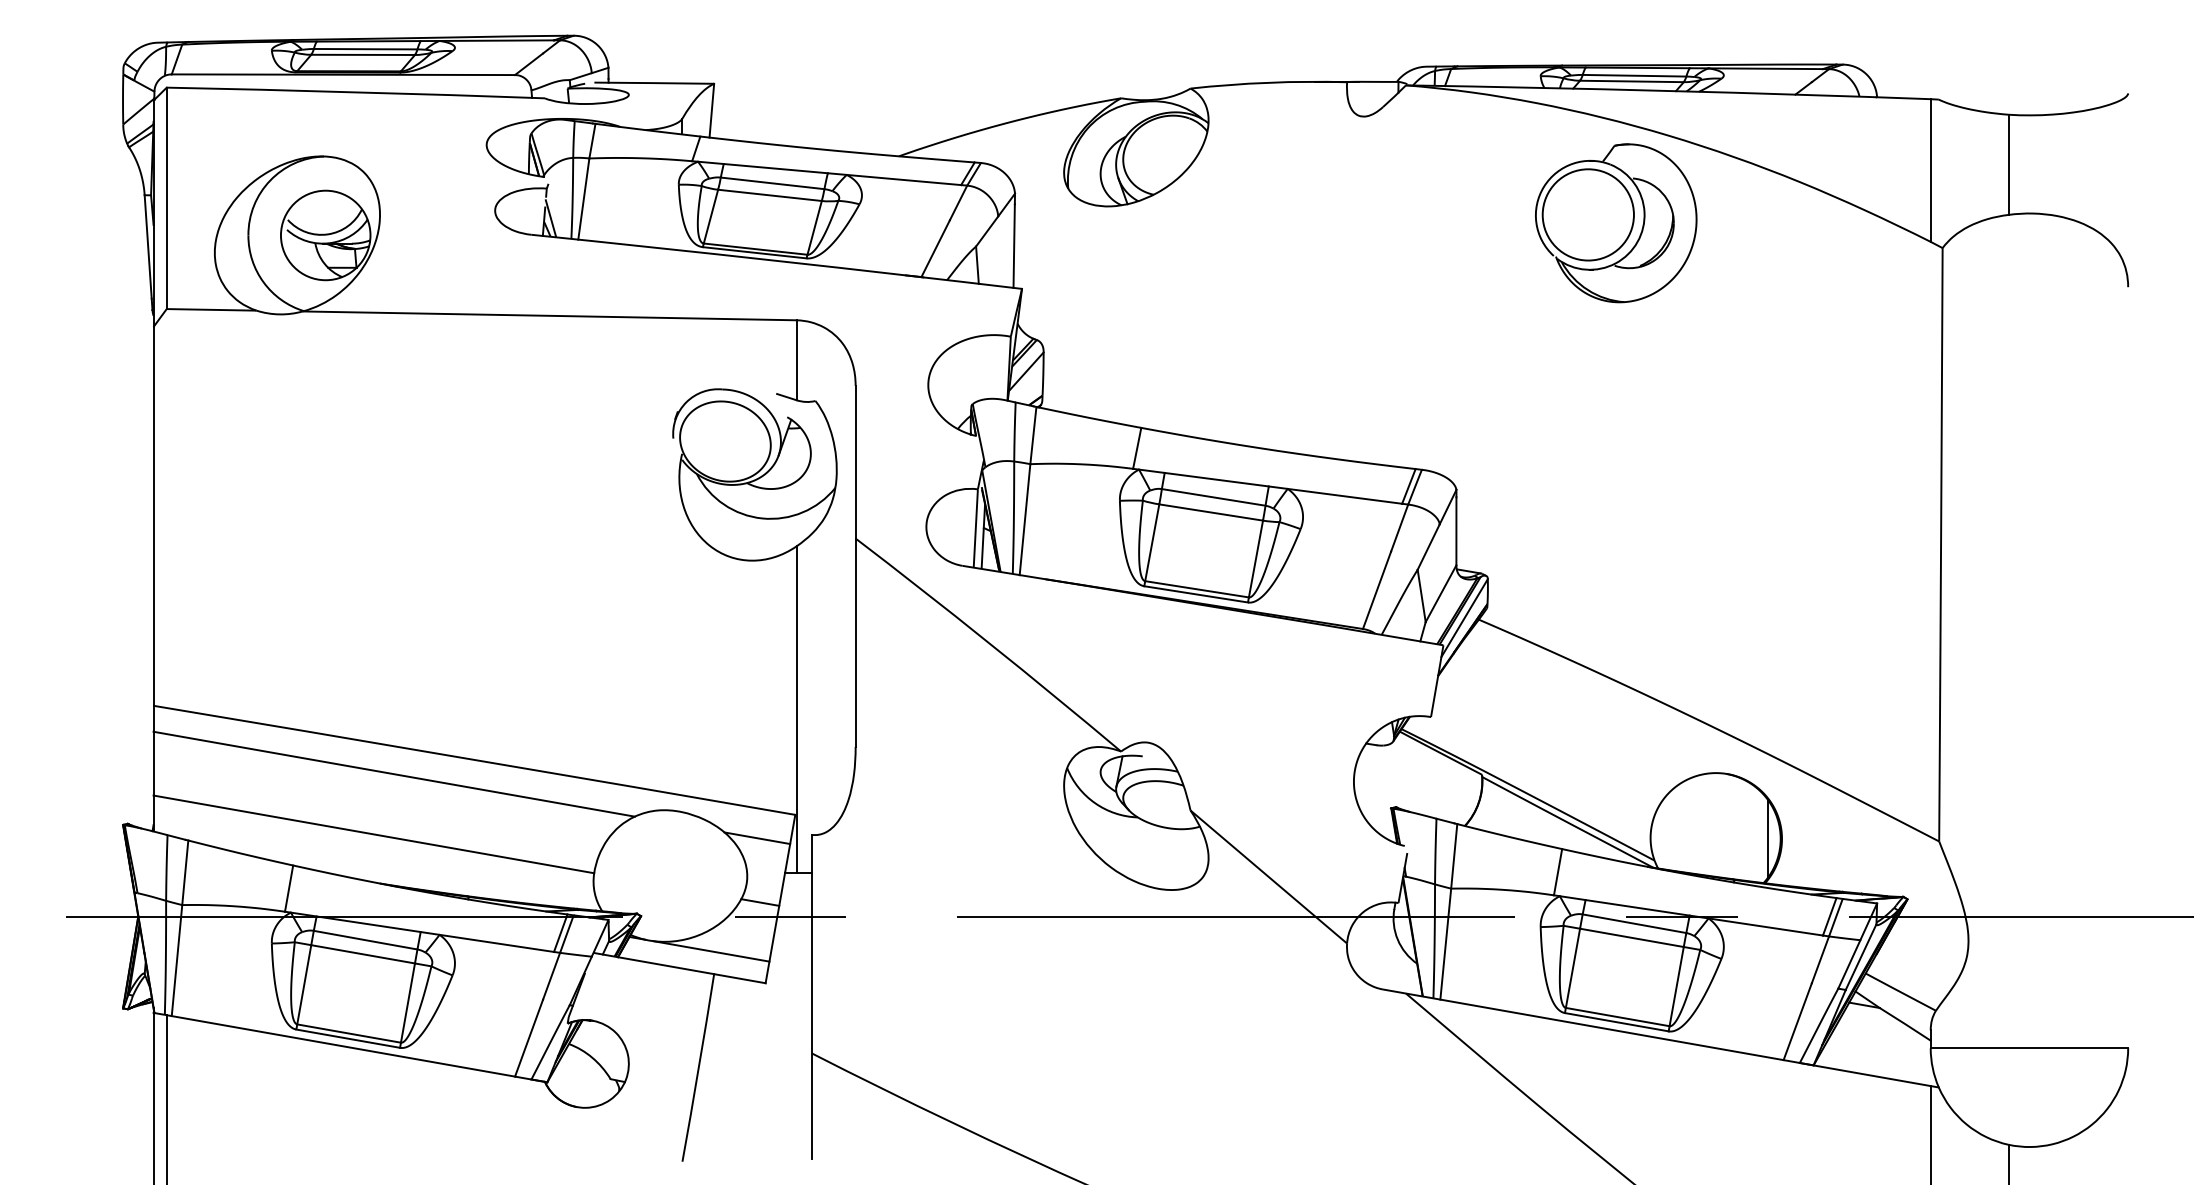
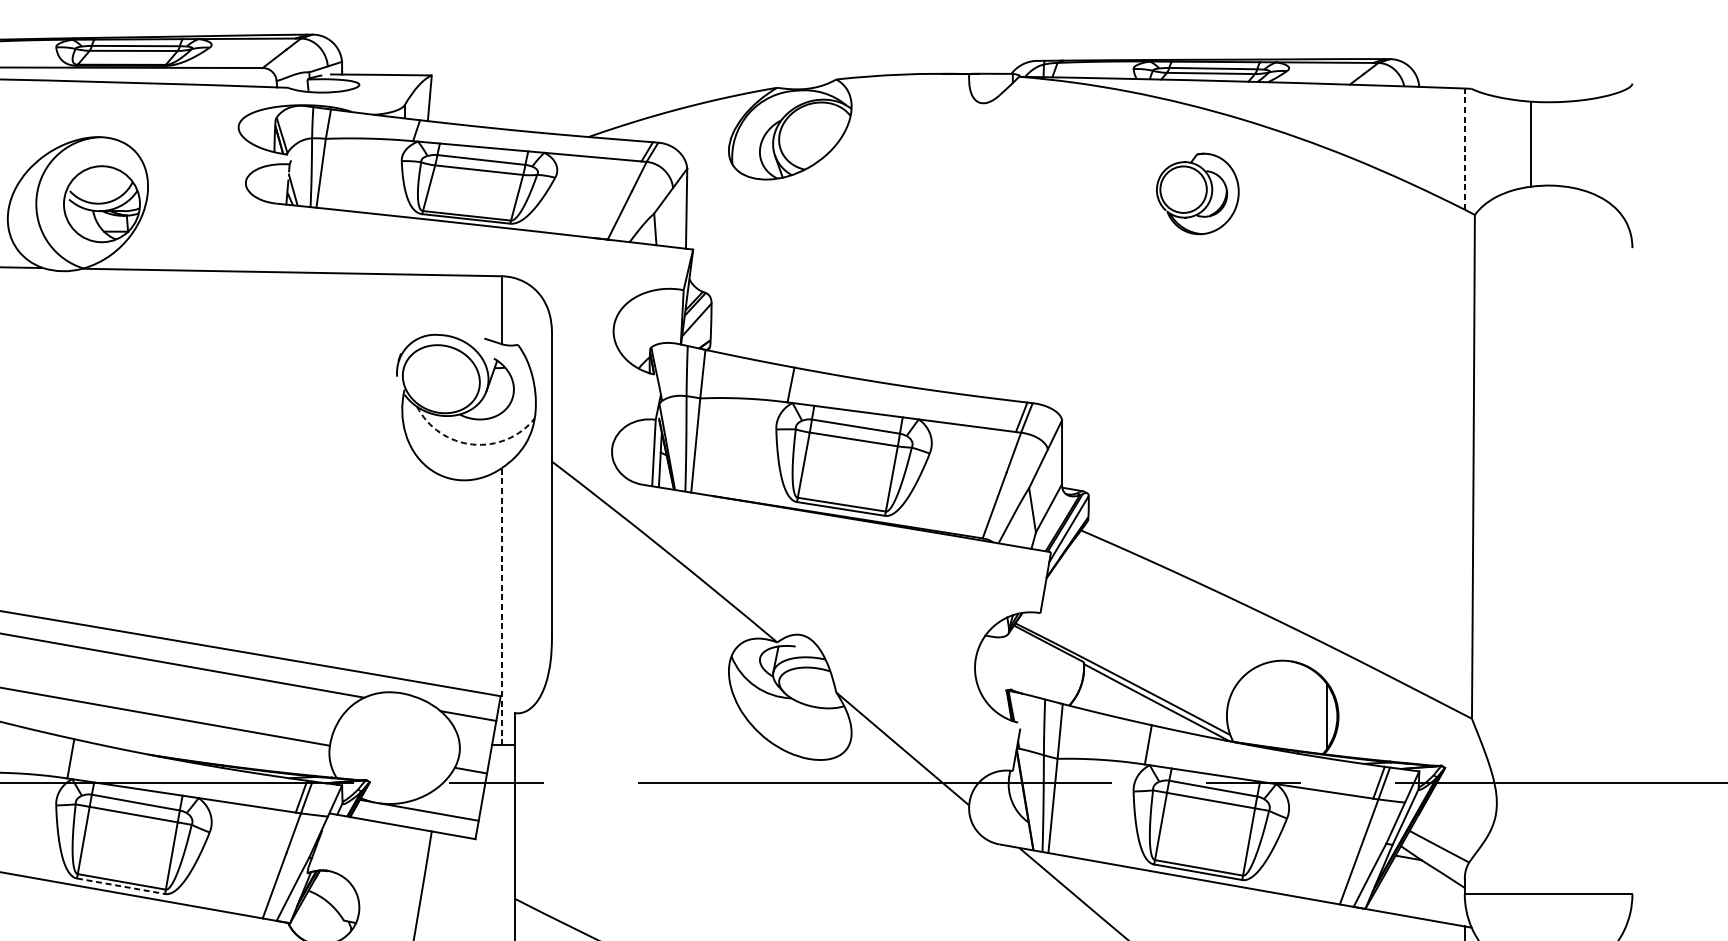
line: (1930, 170) -> (1464, 149), solid -> dashed
part: (1616, 223) -> (1197, 194), size x0.6
arc: (762, 518) -> (472, 444), solid -> dashed
line: (796, 709) -> (501, 606), solid -> dashed
line: (348, 1038) -> (121, 886), solid -> dashed

